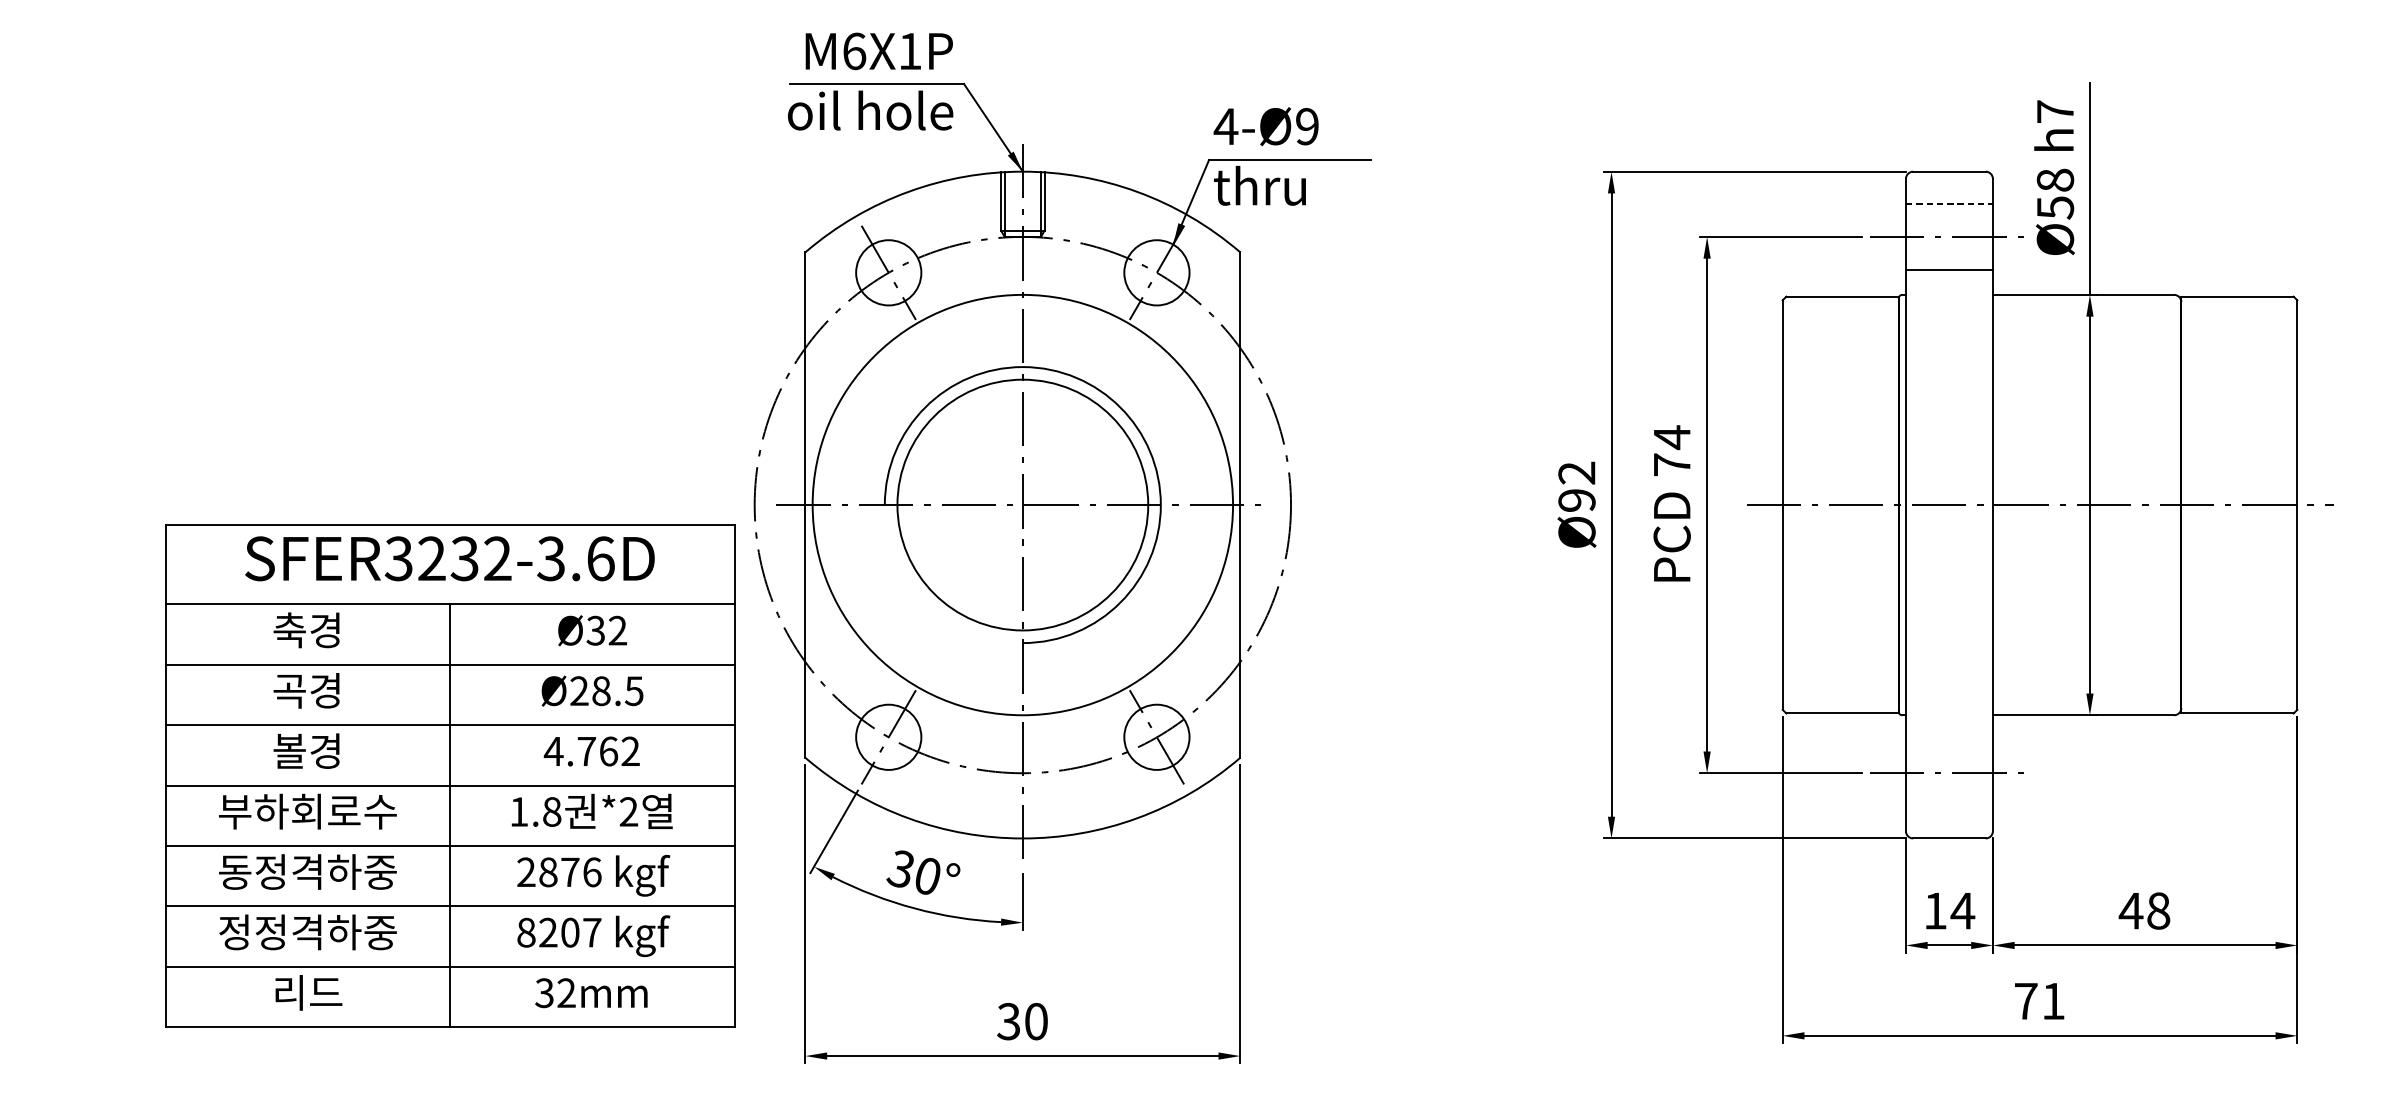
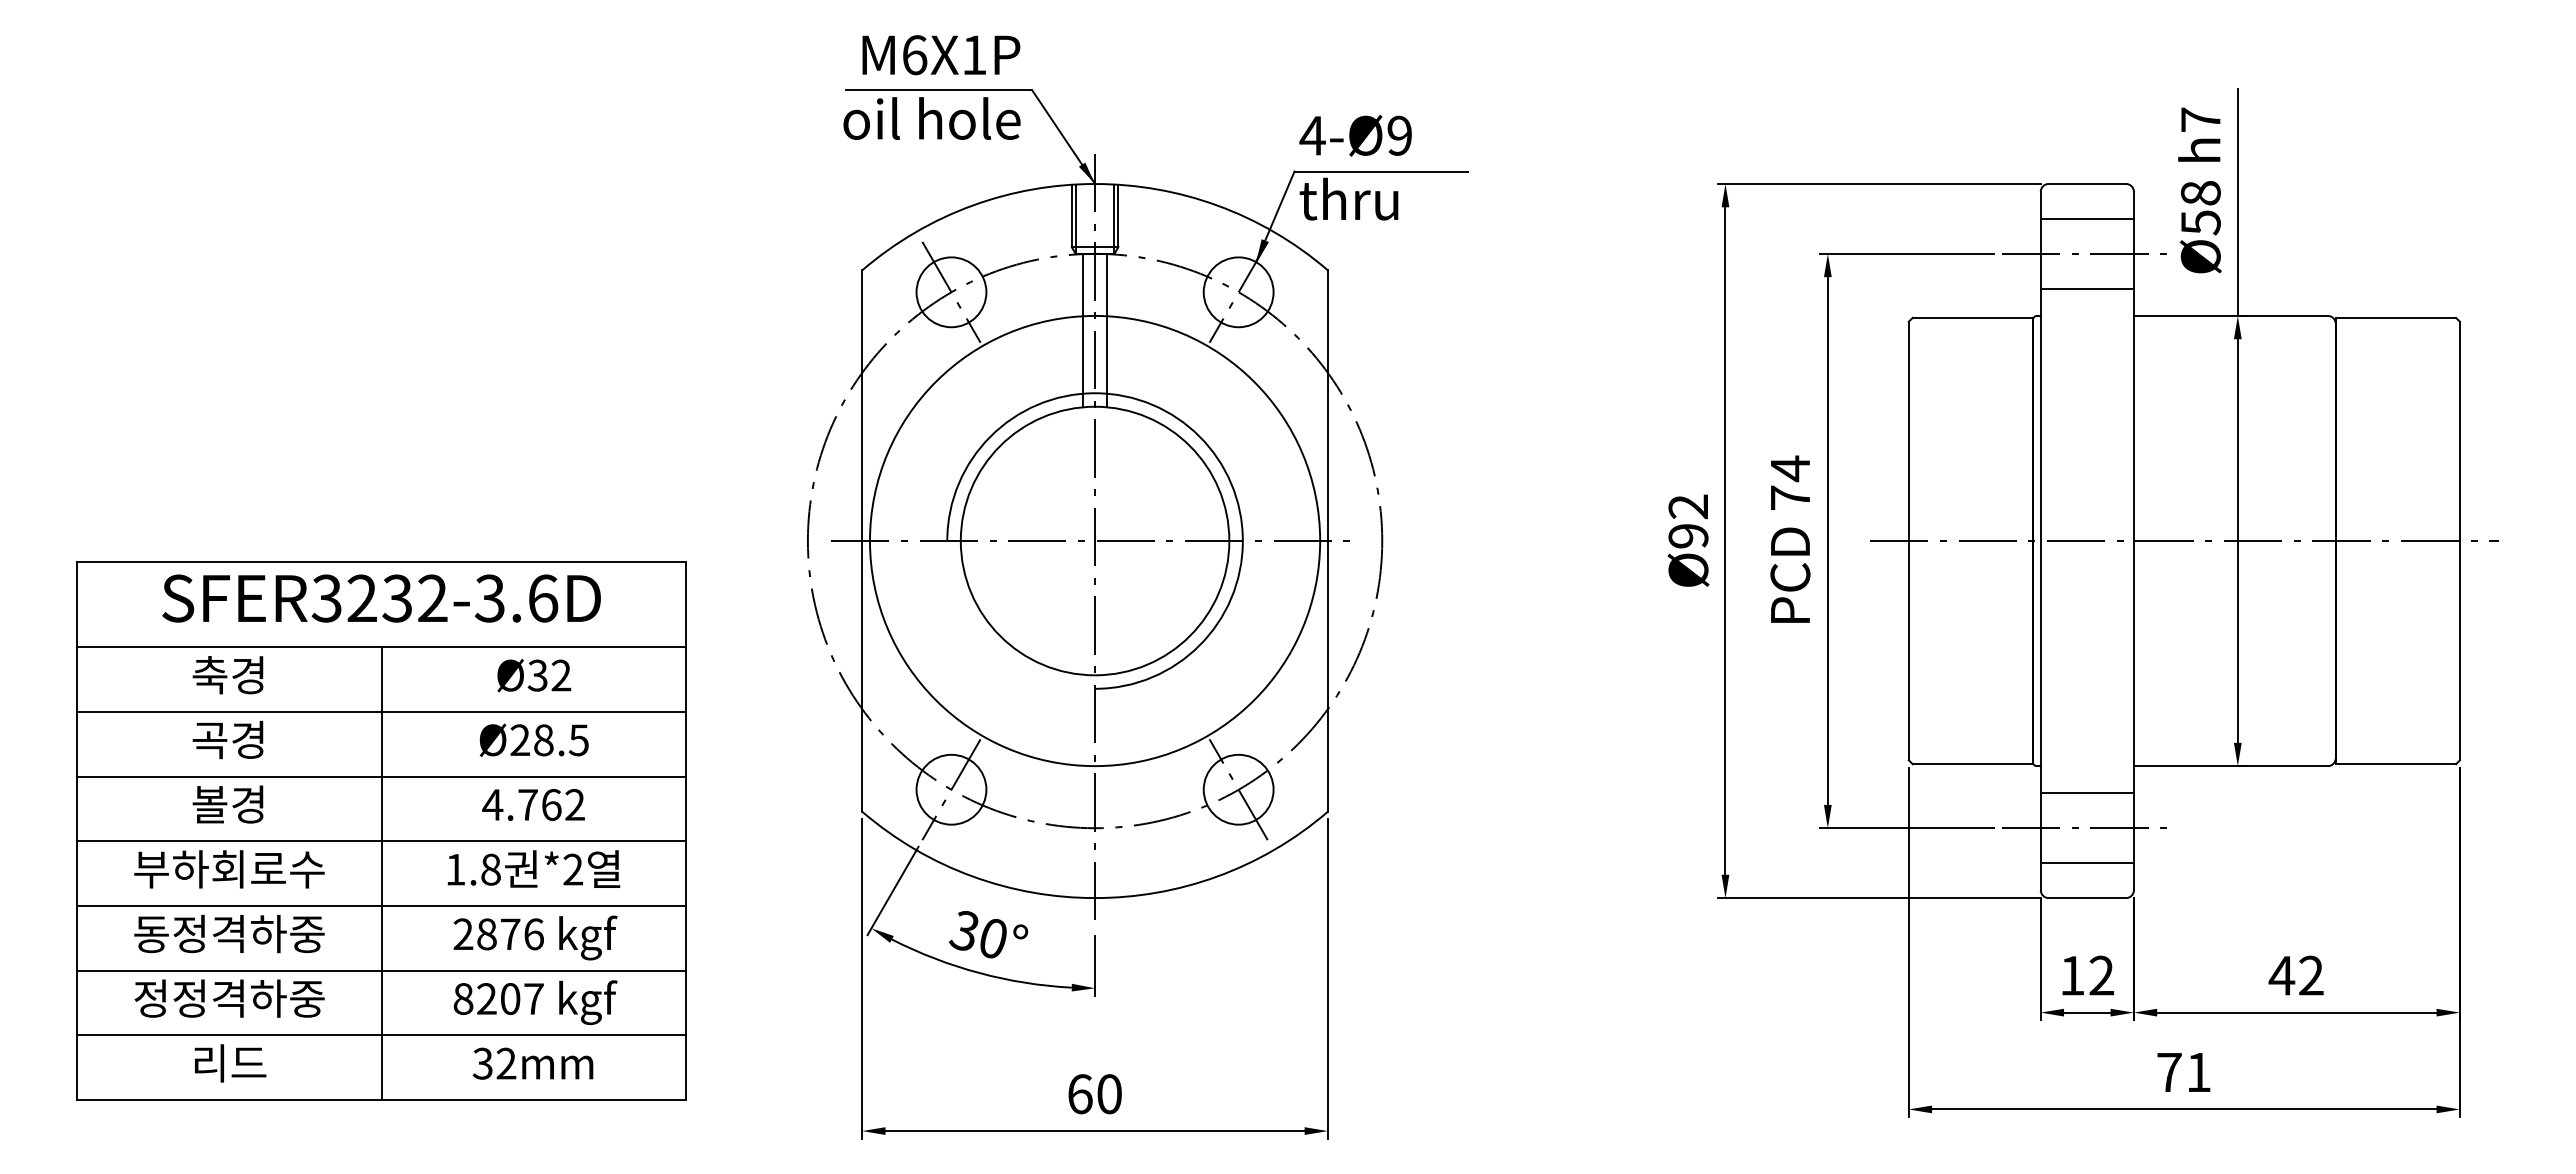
line: (1949, 203) -> (2087, 218), dashed -> solid
line: (1012, 308) -> (1083, 330), added
line: (1033, 308) -> (1106, 330), added
line: (1948, 740) -> (2086, 793), added
part: (449, 775) -> (381, 830), moved
line: (1948, 806) -> (2086, 863), added
text: (1962, 910) -> (2101, 975), 14 -> 12
text: (2158, 910) -> (2311, 975), 48 -> 42
text: (1008, 1021) -> (1079, 1094), 30 -> 60

